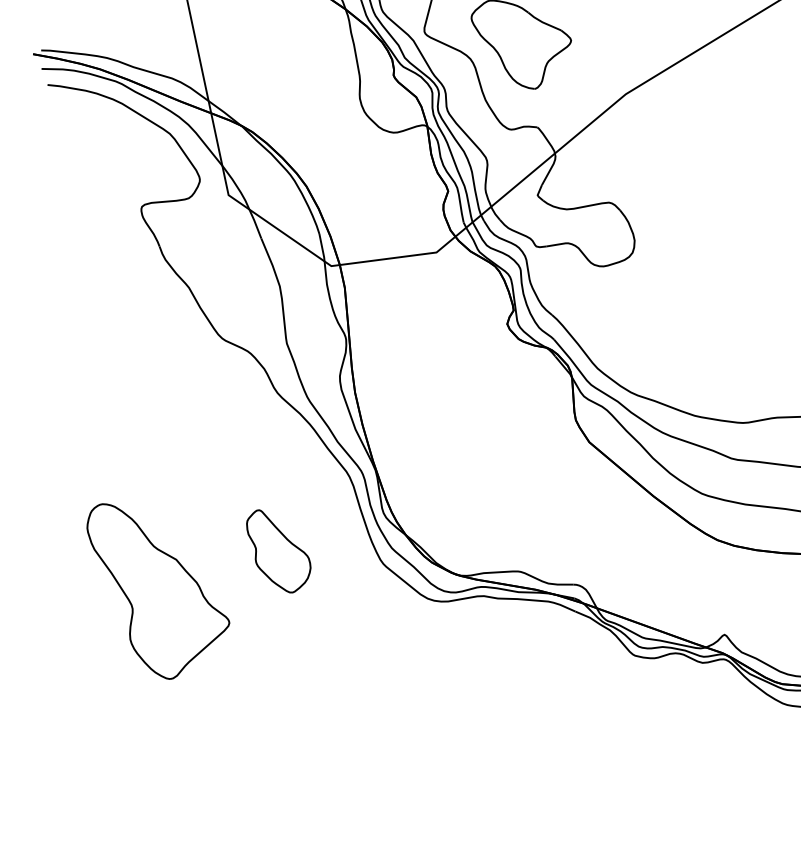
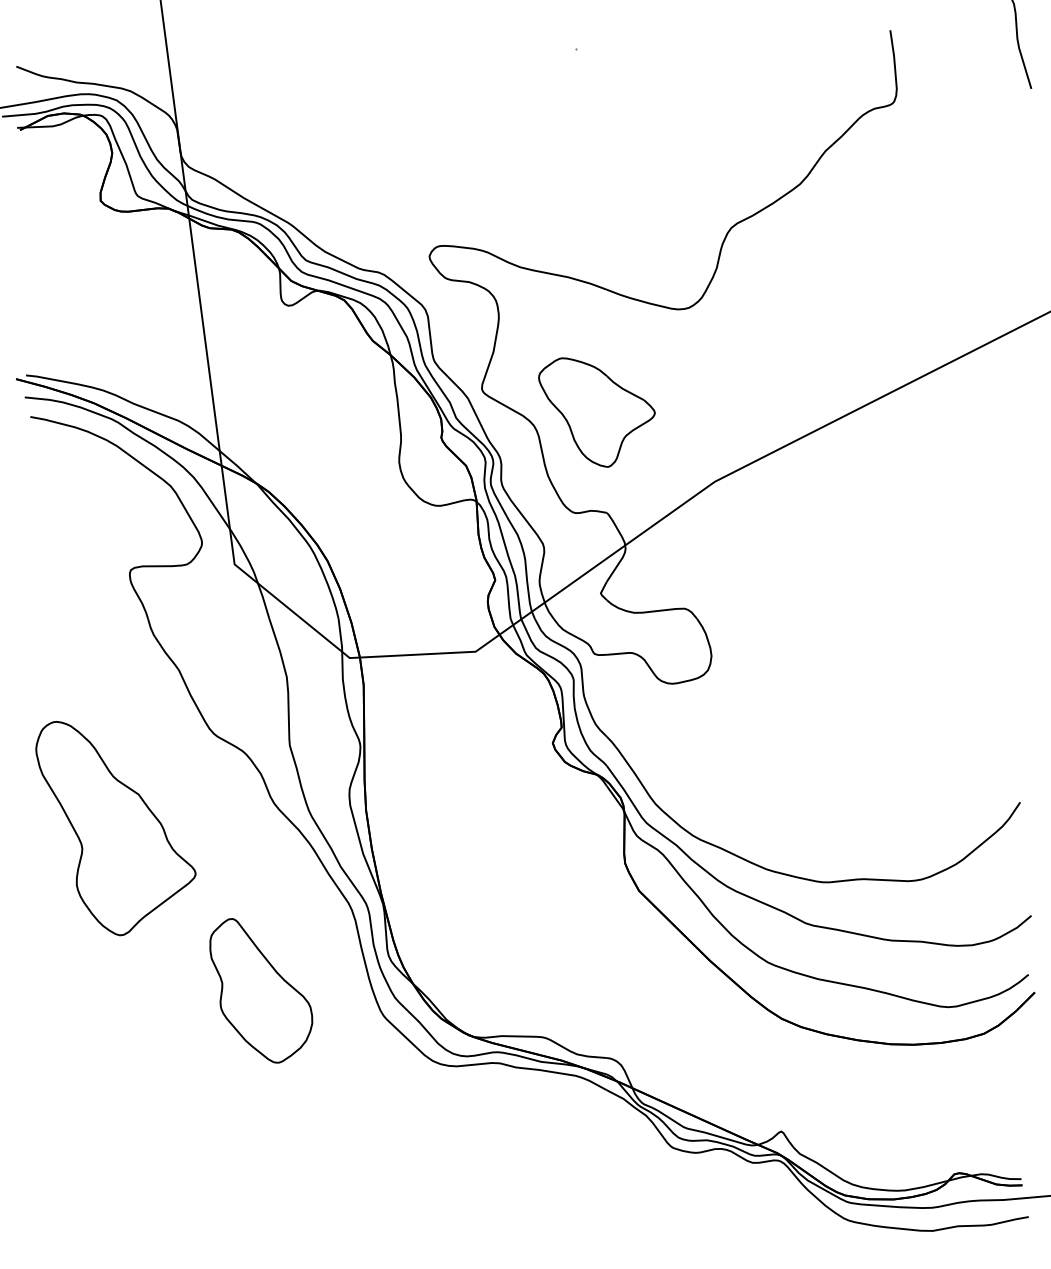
part: (279, 550) -> (261, 990), size x1.43
part: (159, 589) -> (115, 828), moved

